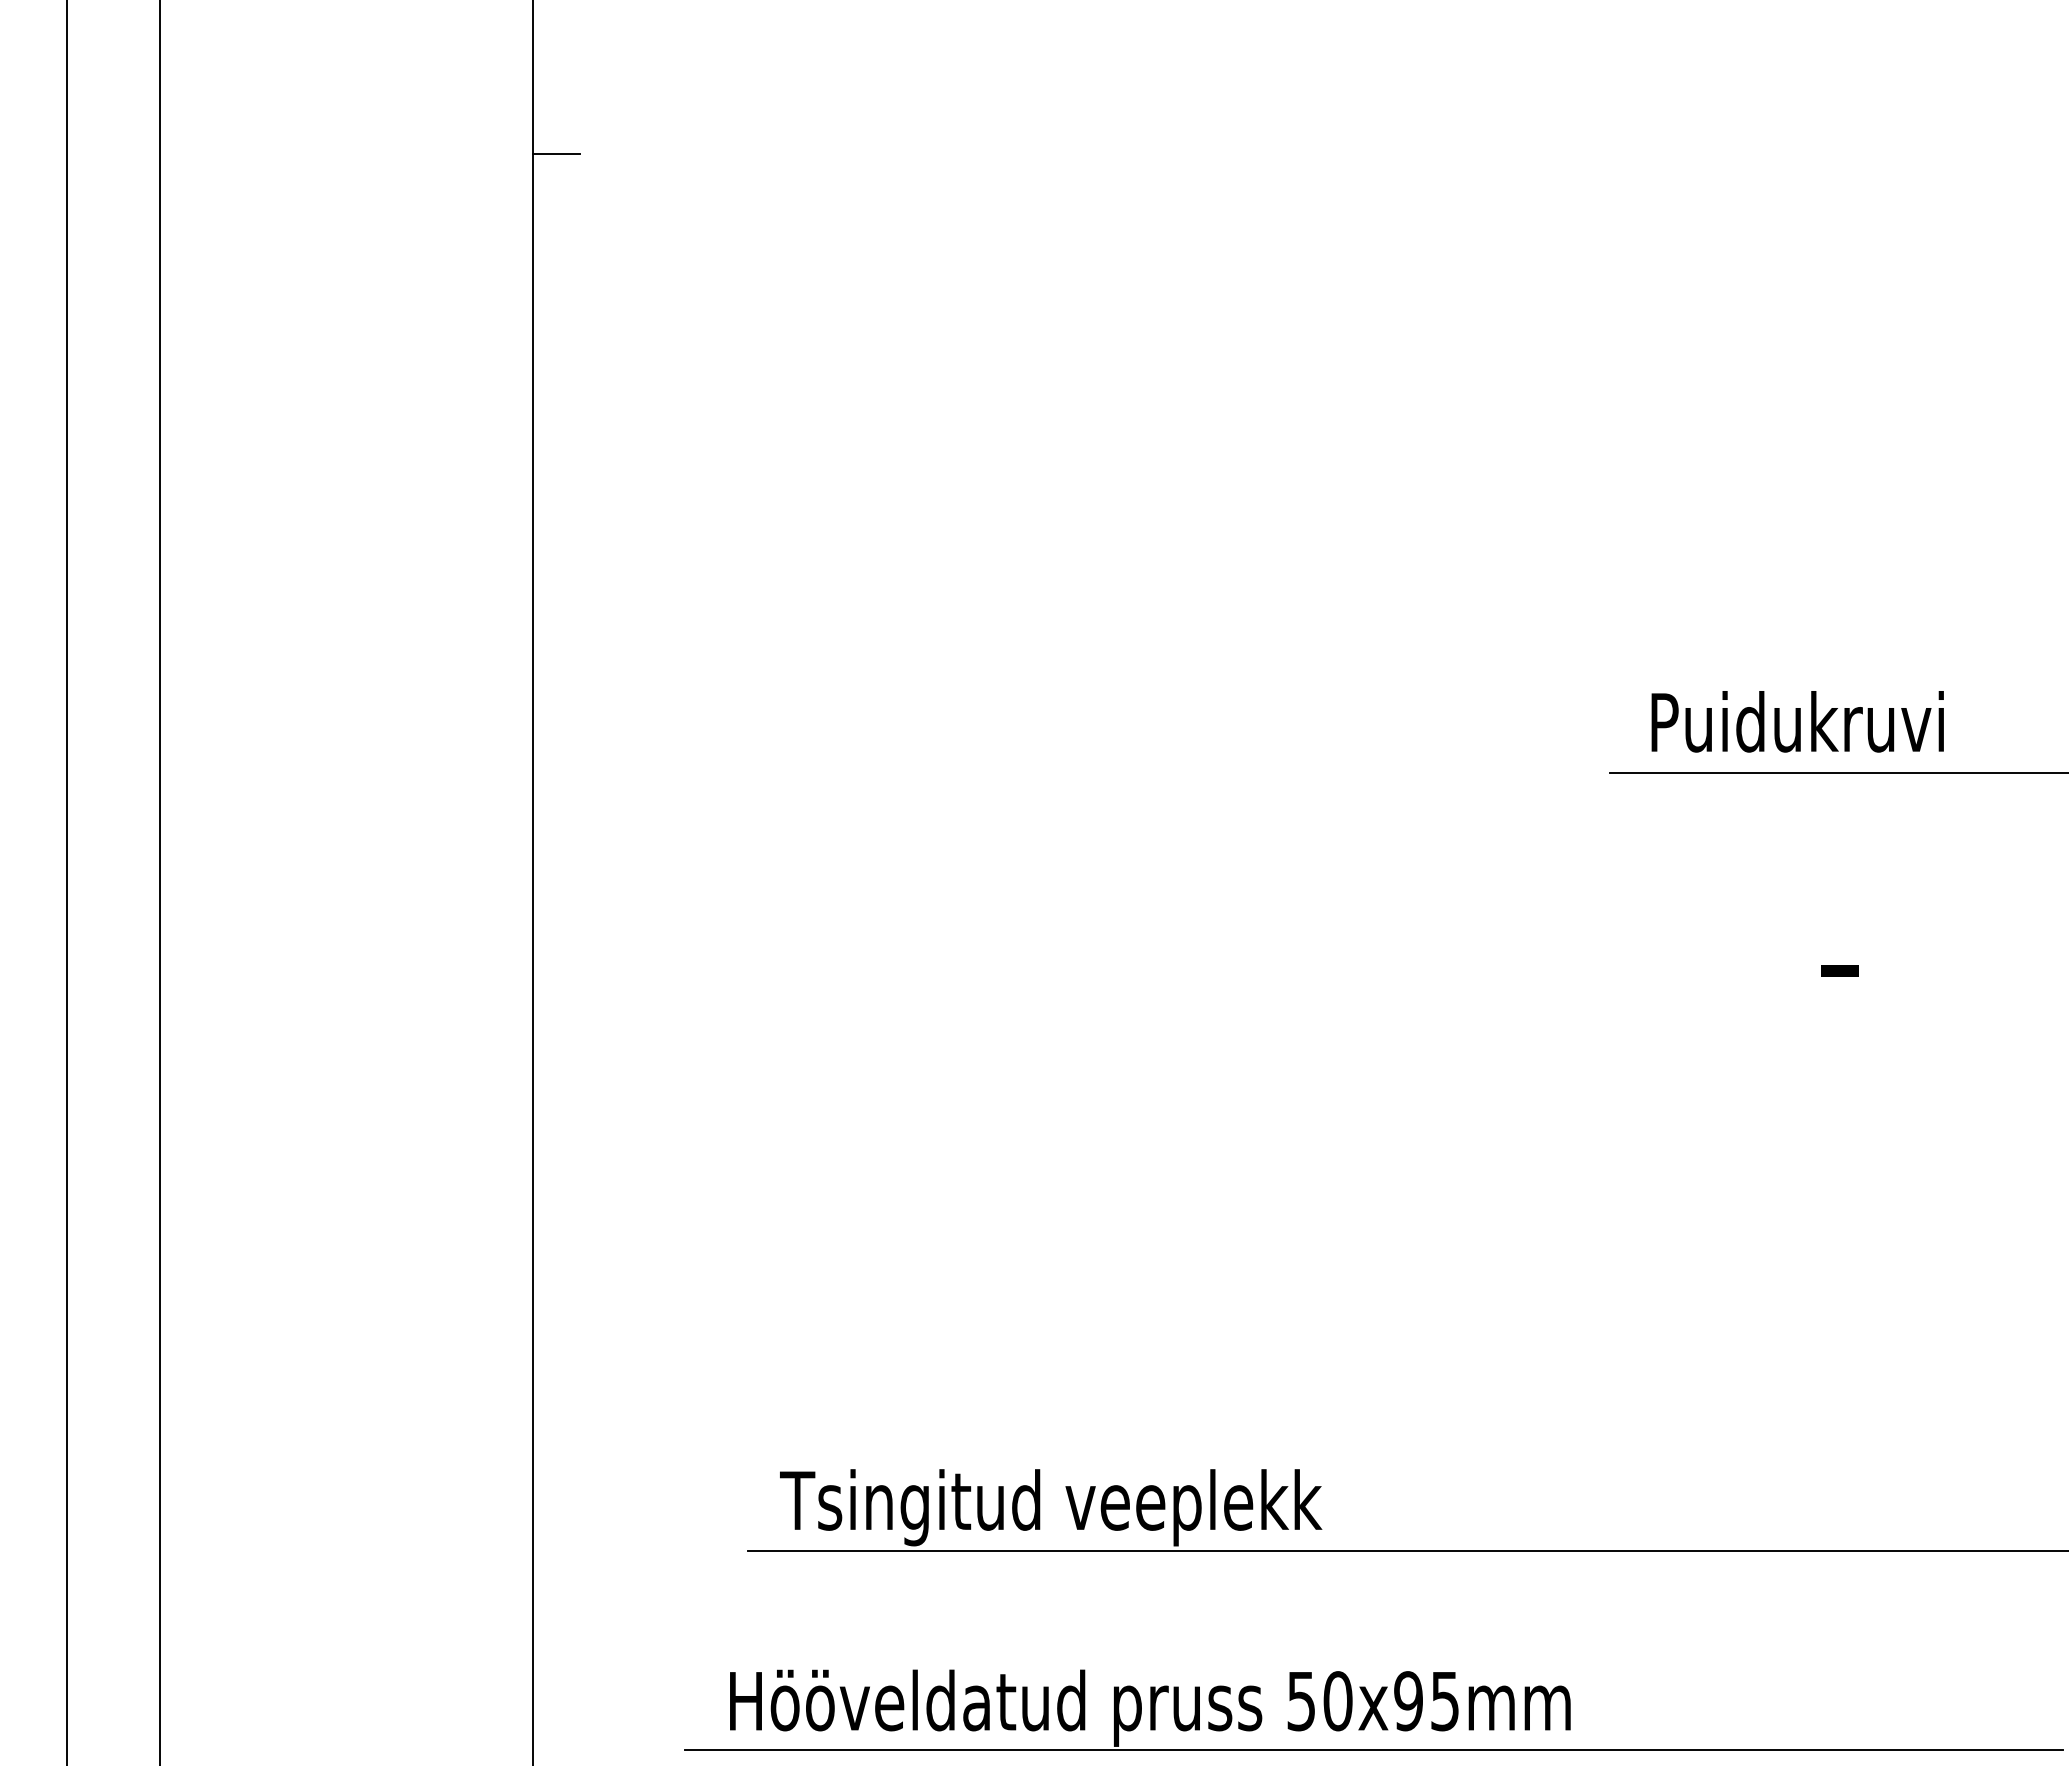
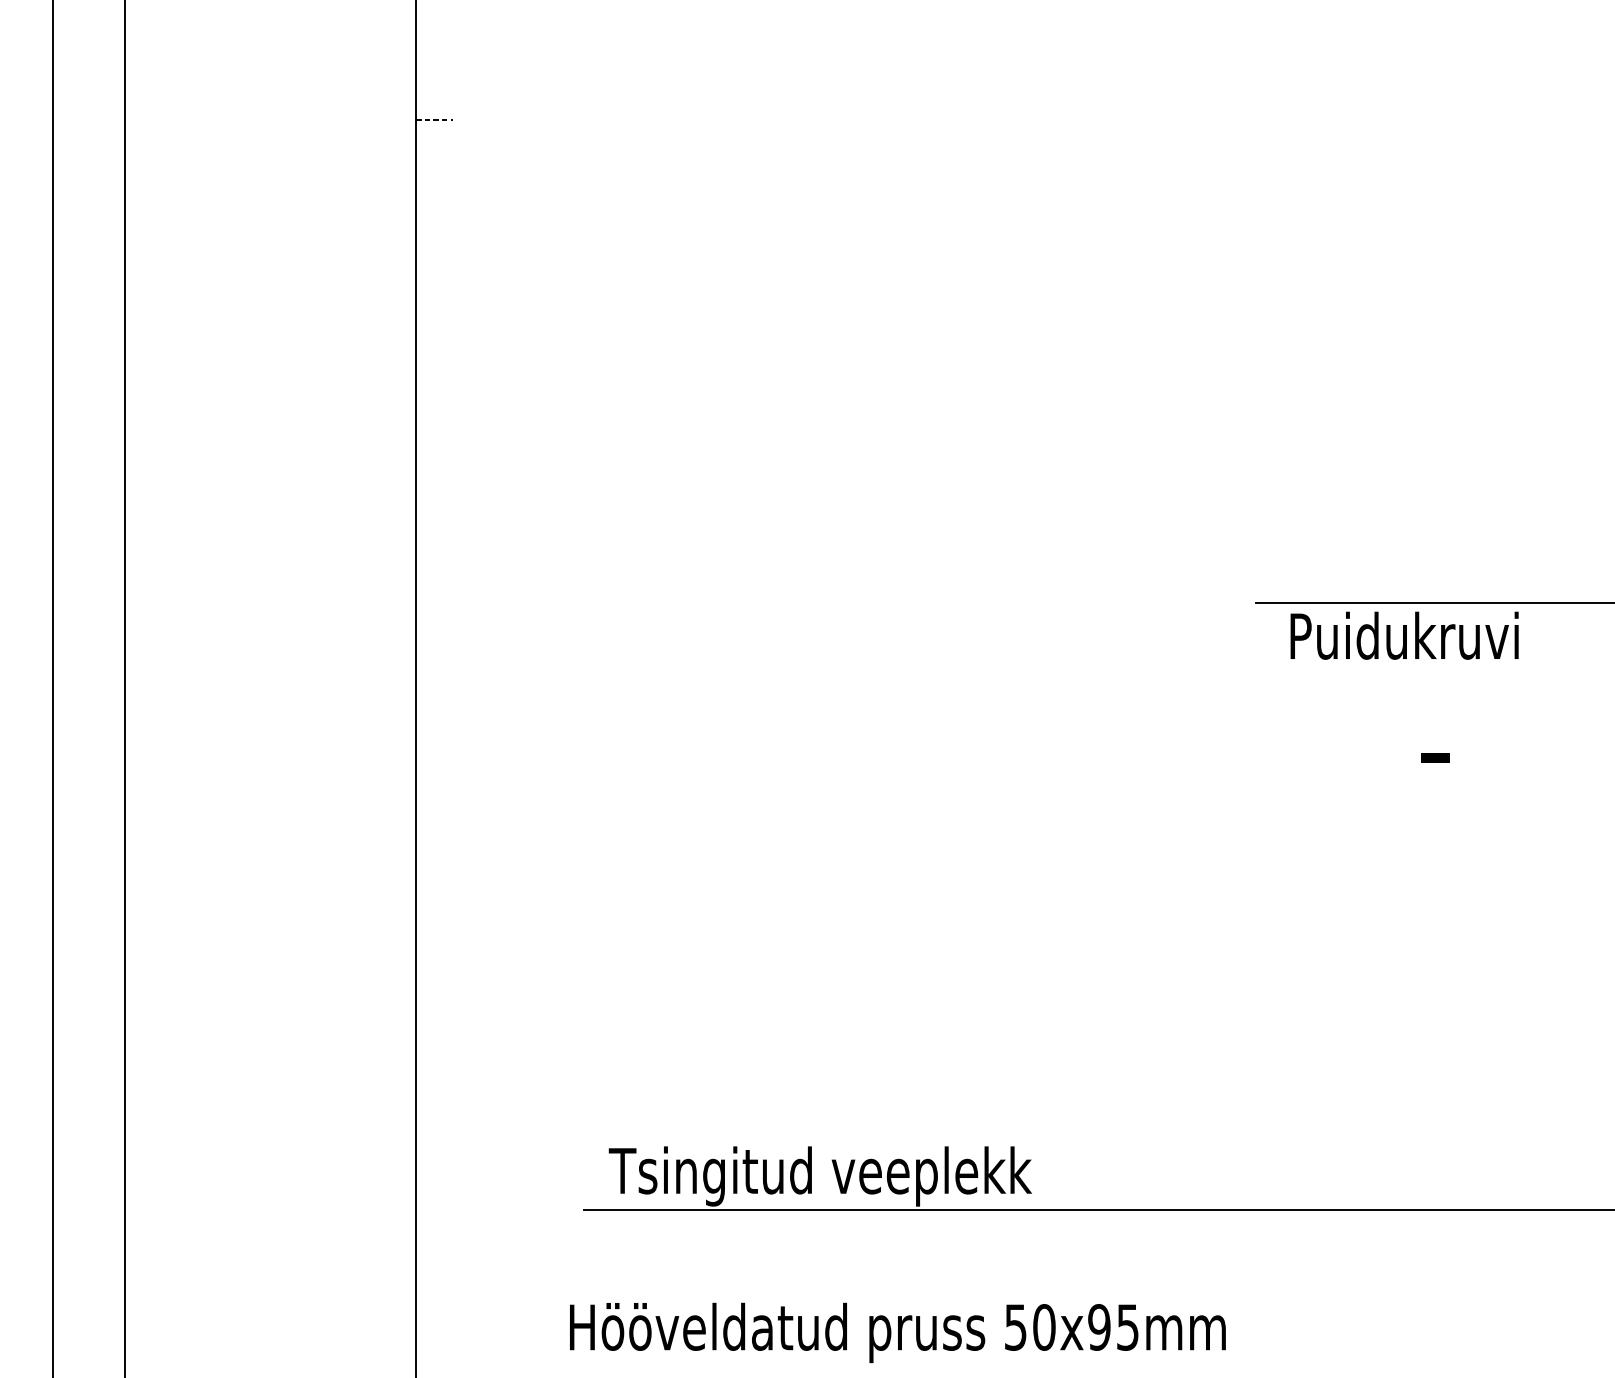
line: (556, 154) -> (434, 120), solid -> dashed
text: (1797, 721) -> (1404, 635), moved
line: (1374, 1749) -> (1072, 1365), removed

